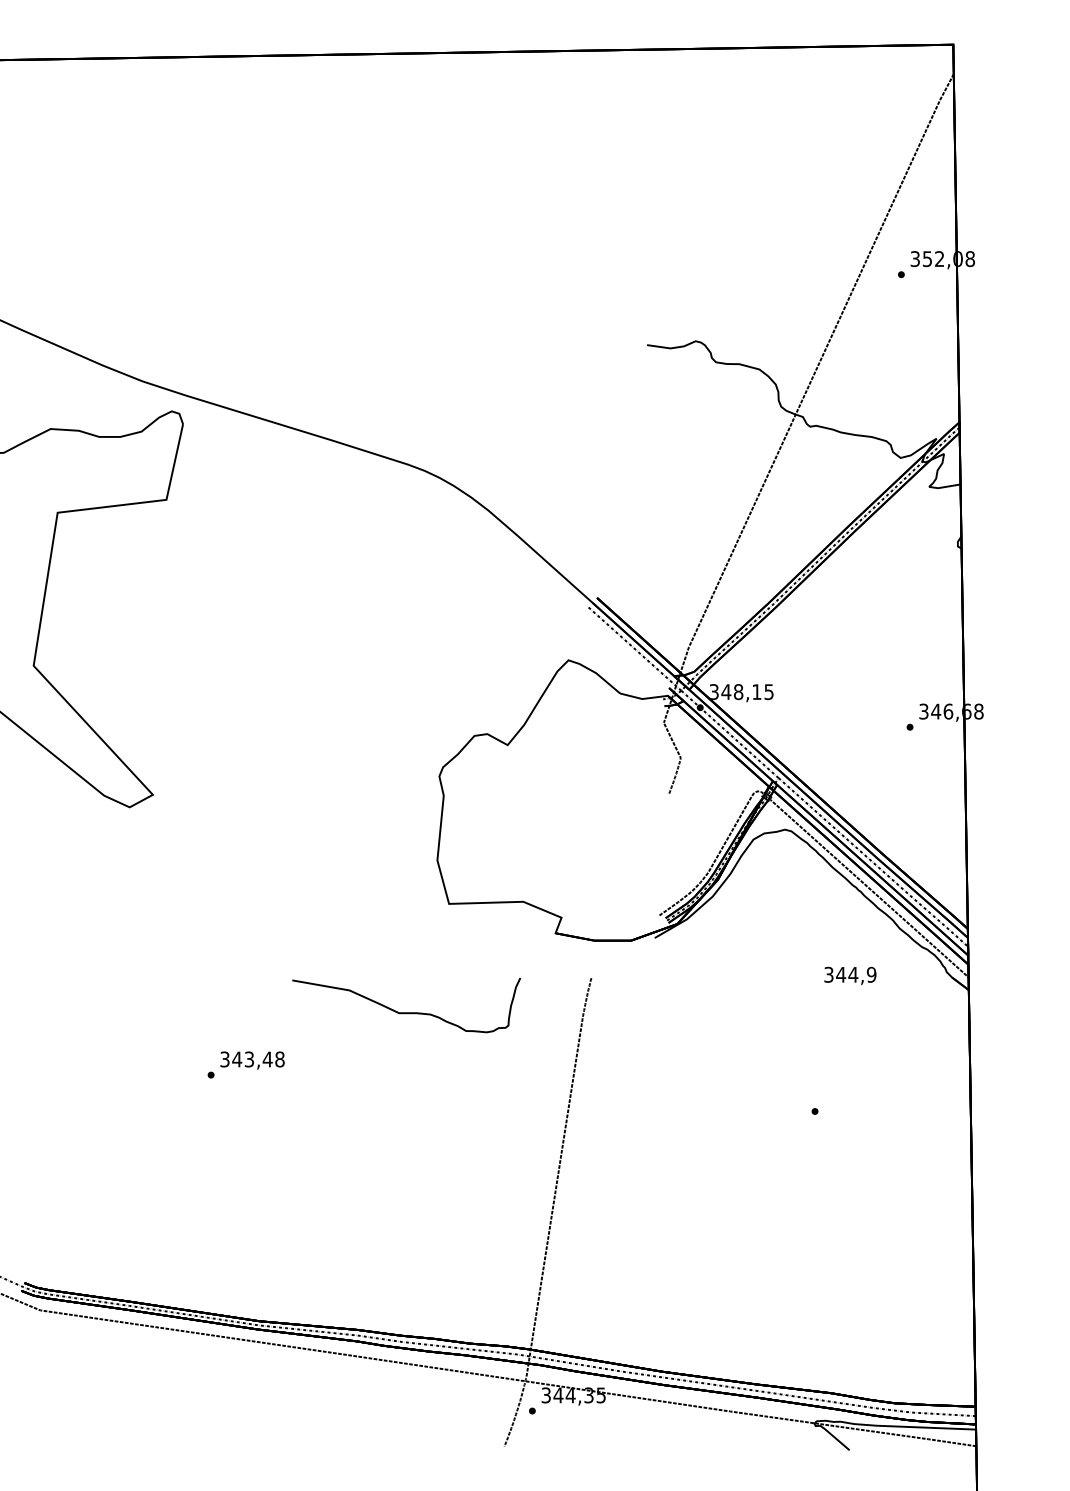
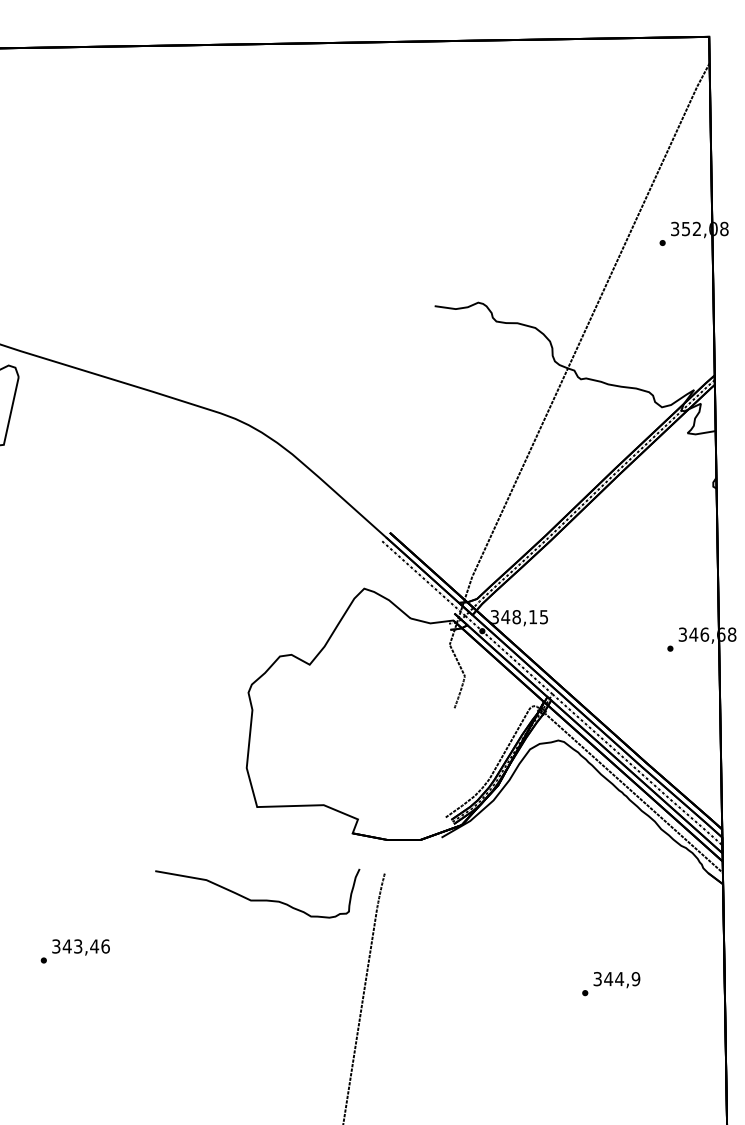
text: (850, 975) -> (617, 979), moved
curve: (406, 1012) -> (257, 899), moved
text: (279, 1059) -> (105, 946), 343,48 -> 343,46

